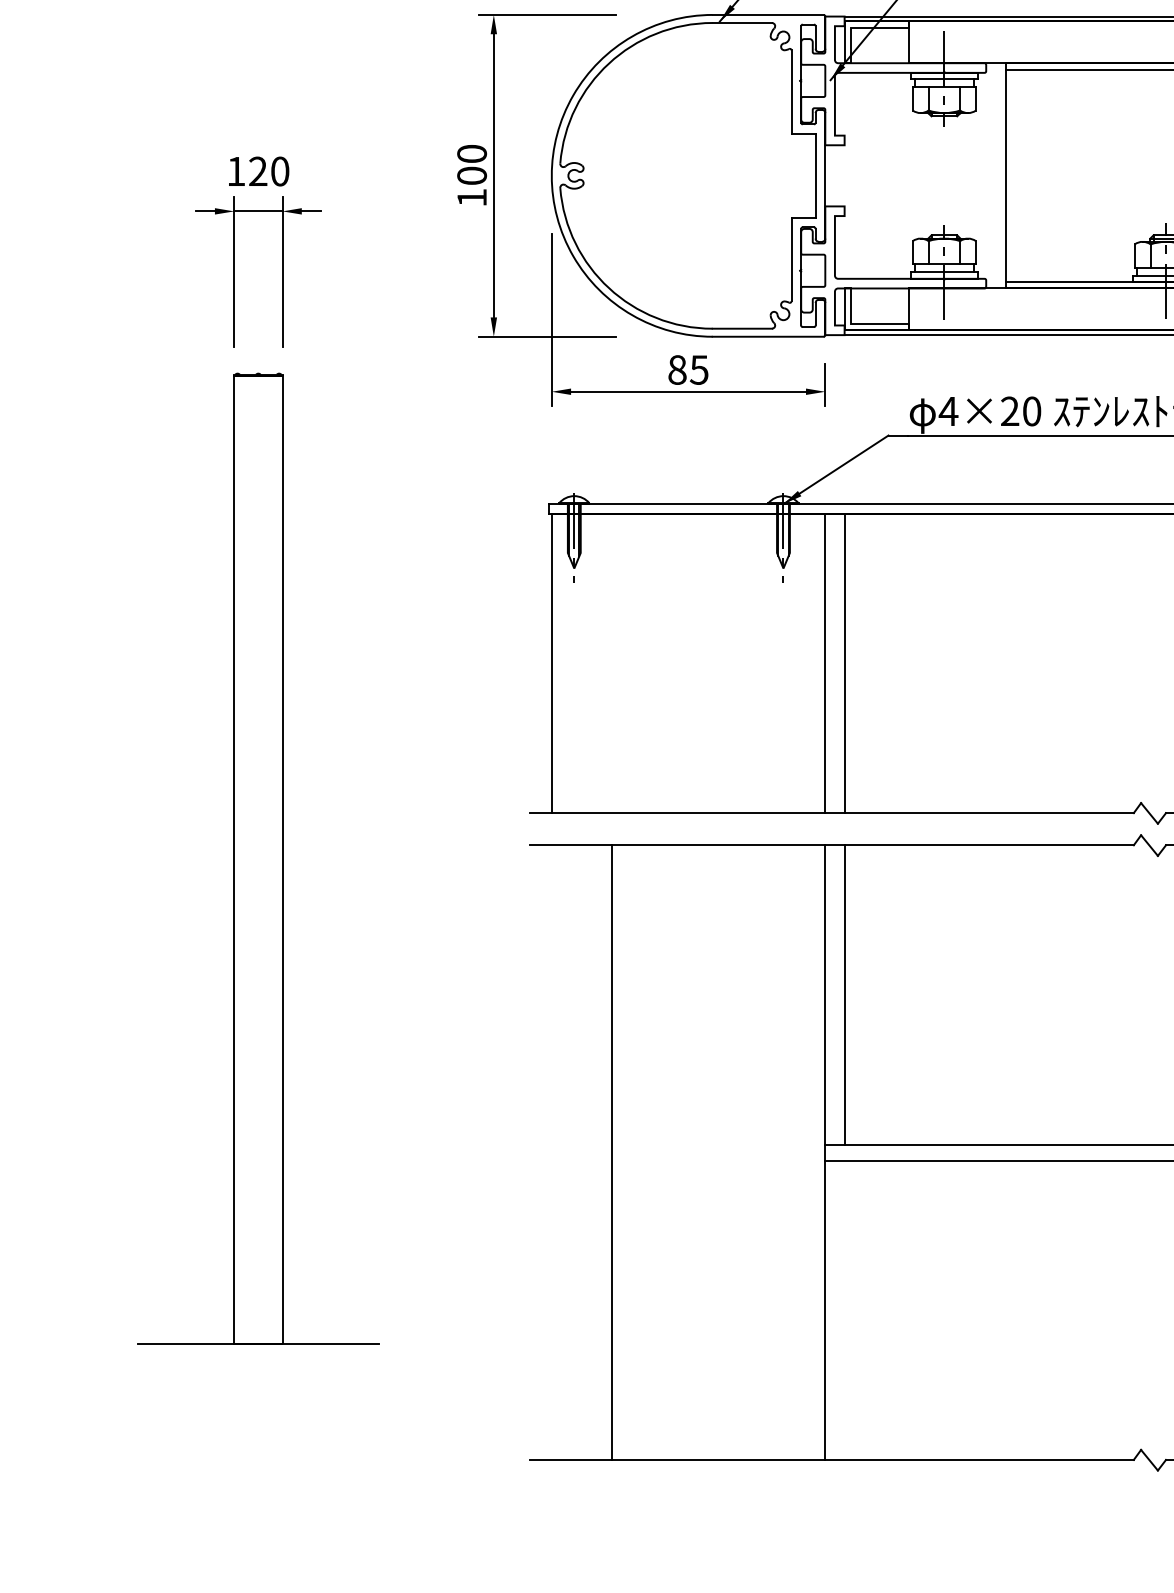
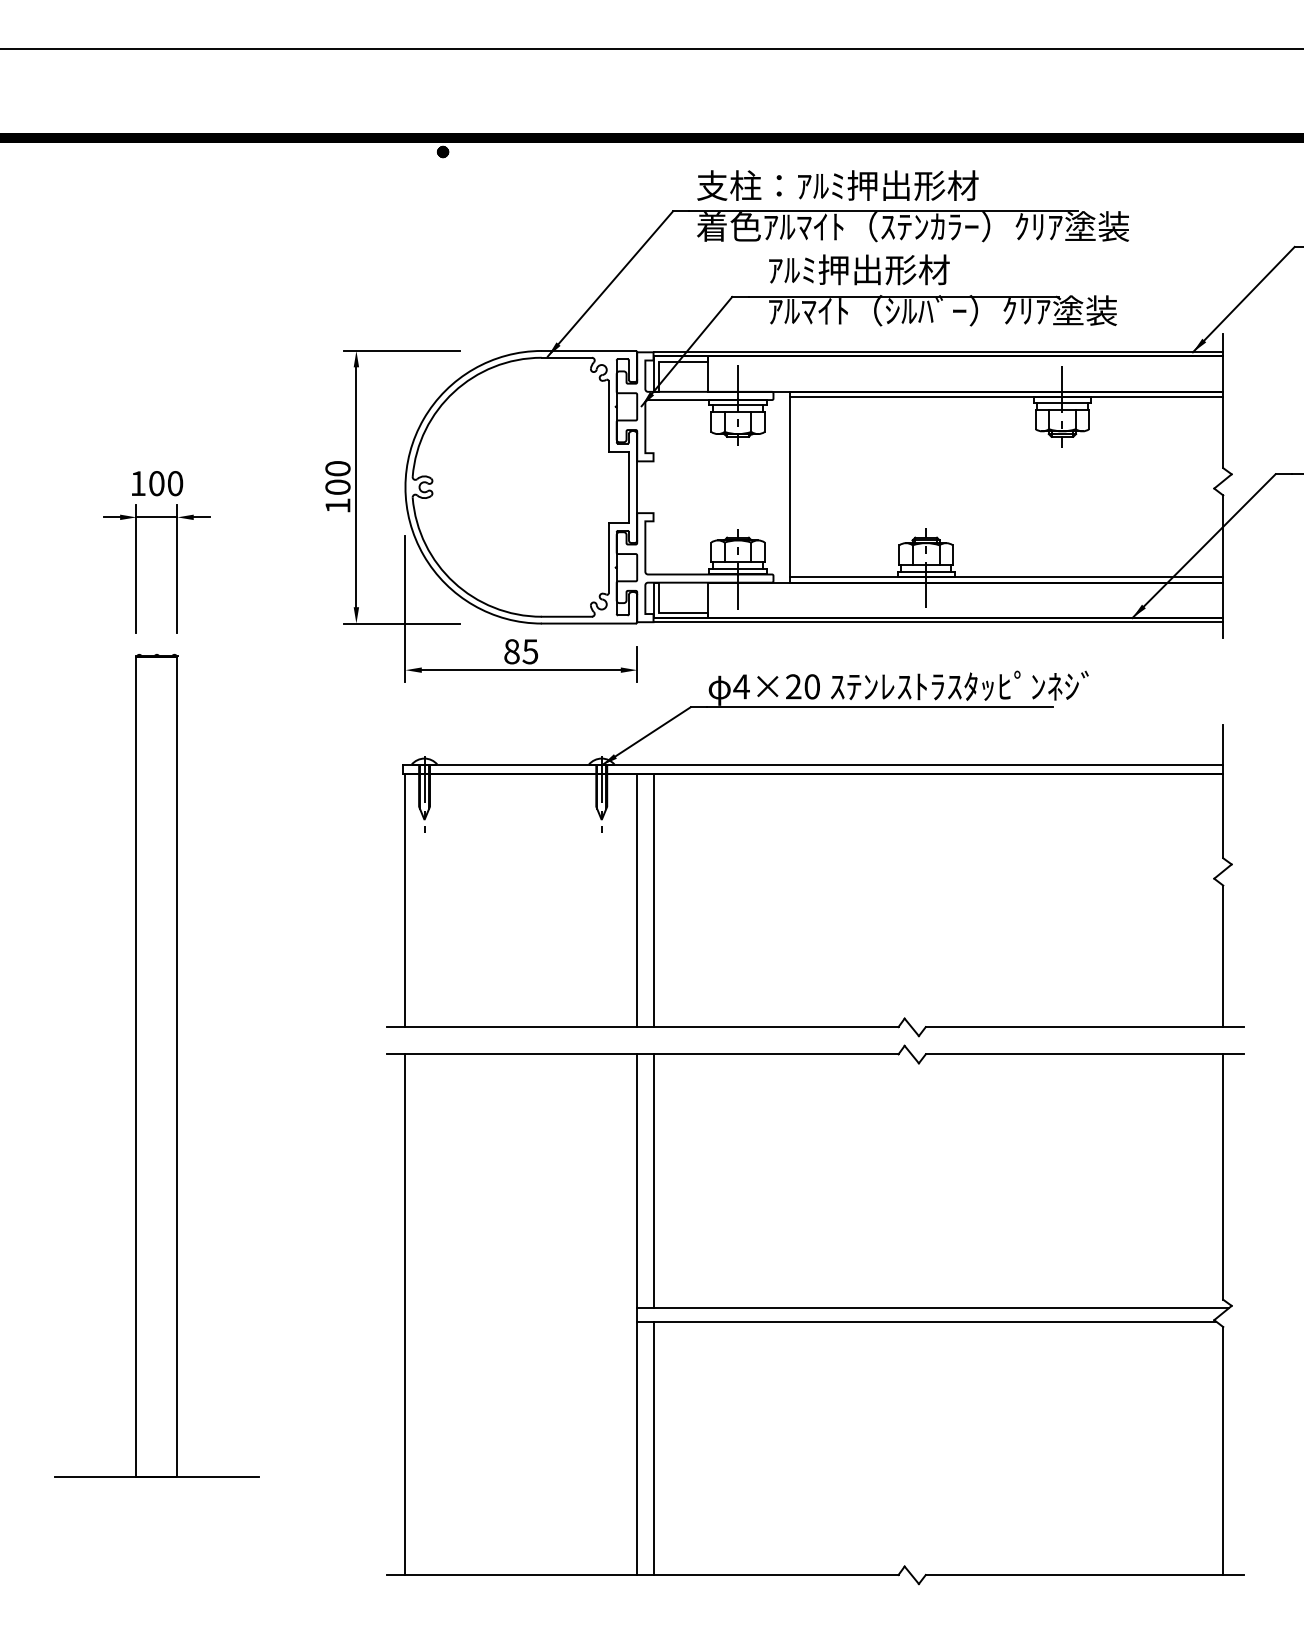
text: (257, 171) -> (156, 483), 120 -> 100
line: (612, 1152) -> (405, 1314), moved
line: (844, 1310) -> (653, 1448), added

